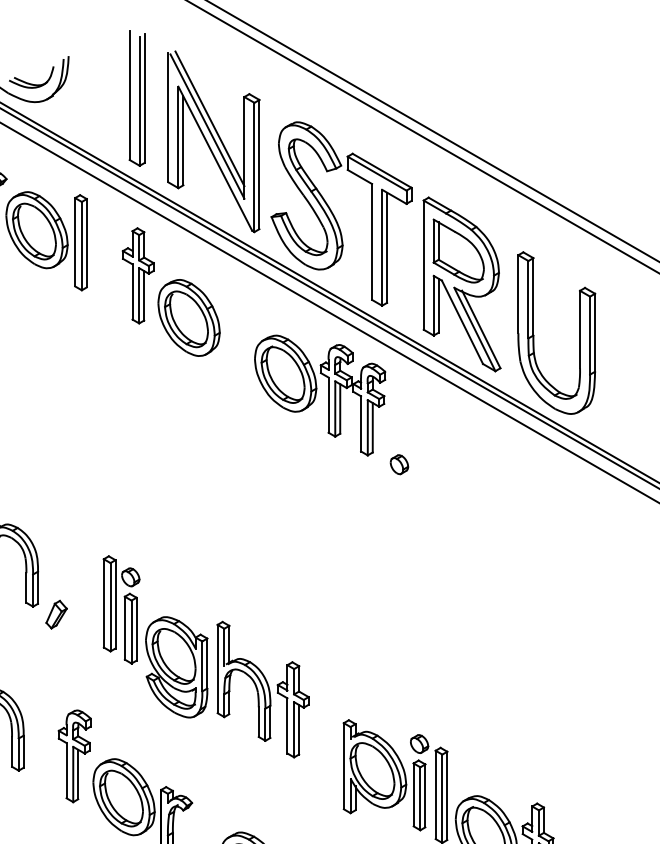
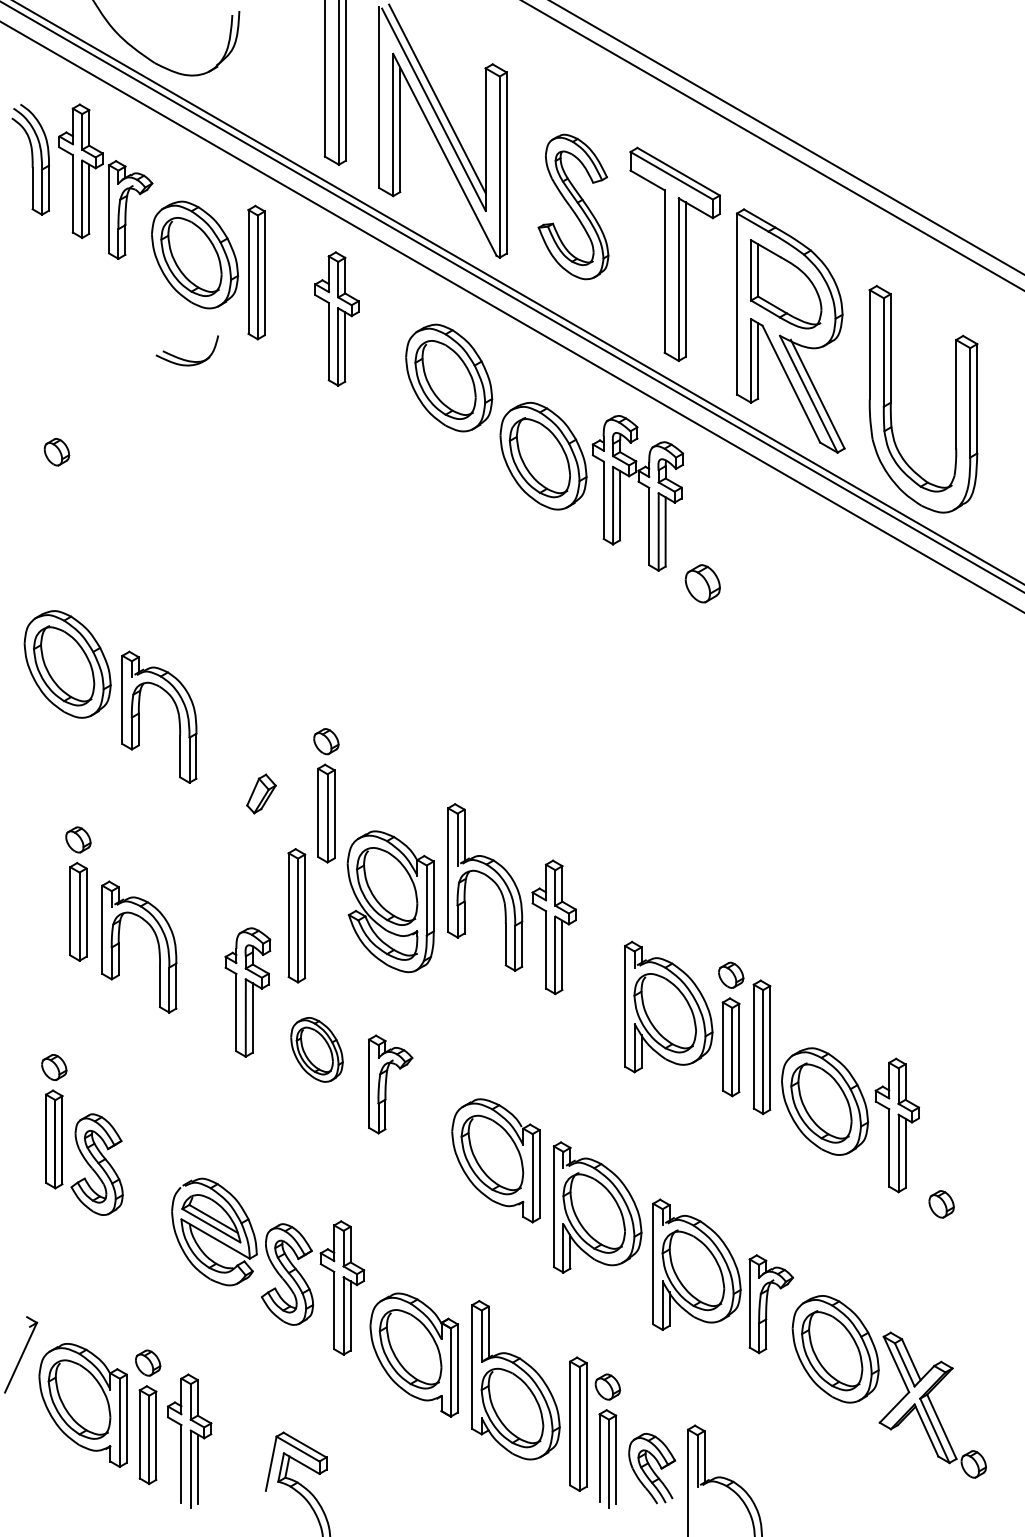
part: (28, 82) -> (183, 358), moved
part: (307, 195) -> (573, 206), size x0.7
part: (189, 317) -> (449, 377), moved
part: (399, 464) -> (703, 583), size x1.4
part: (109, 603) -> (296, 915), moved
part: (56, 614) -> (261, 793), moved
part: (176, 667) -> (390, 901), moved
part: (123, 796) -> (316, 1049), size x0.6

